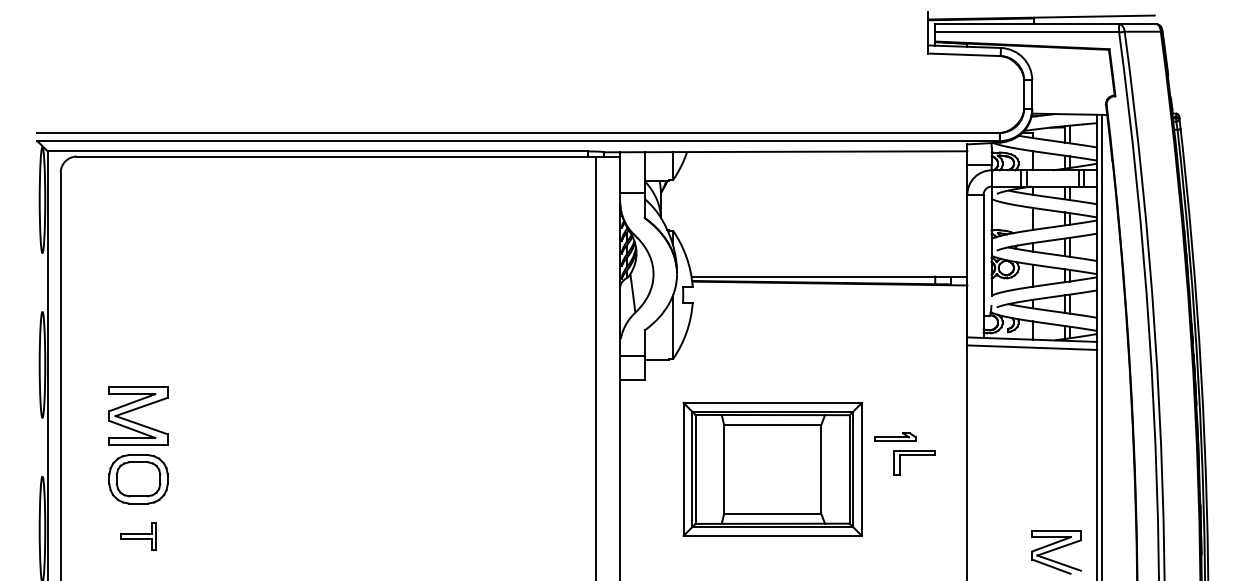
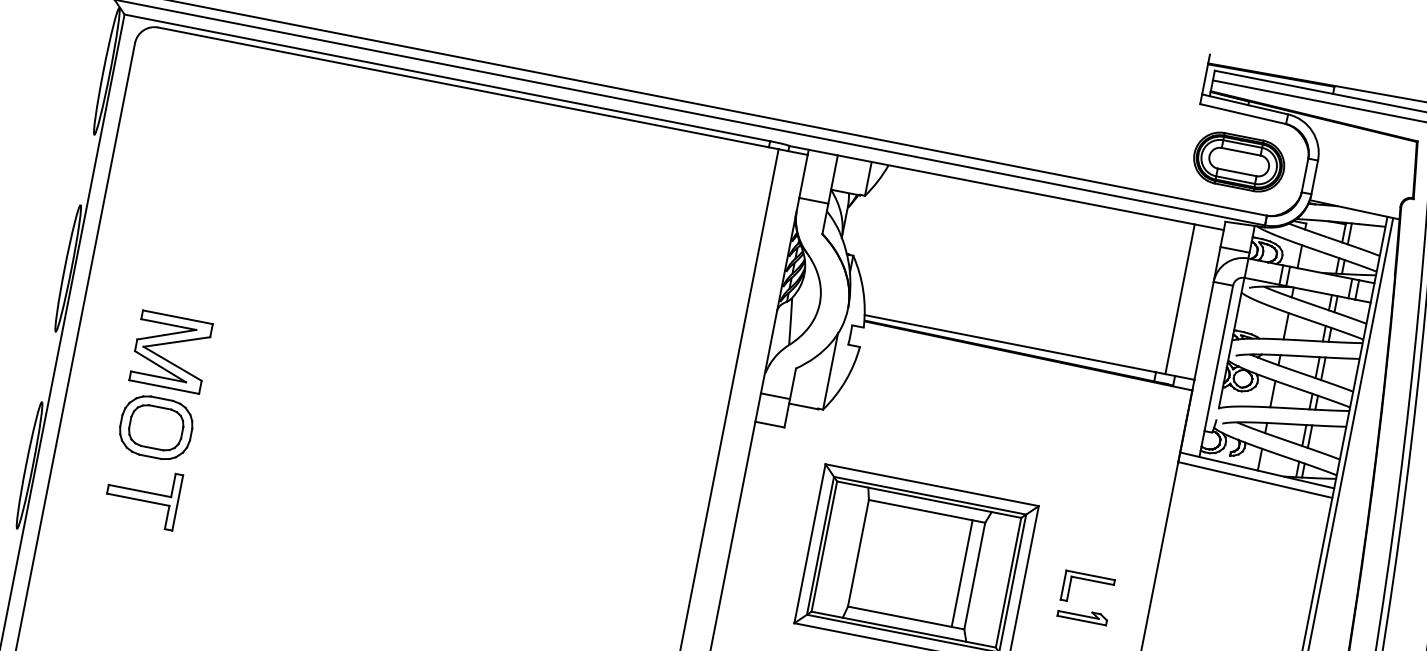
part: (968, 93) -> (1238, 161), added
line: (943, 213) -> (1180, 298), added
part: (895, 436) -> (1082, 614), moved
line: (810, 469) -> (961, 573), added
part: (138, 536) -> (142, 496), size x1.67

